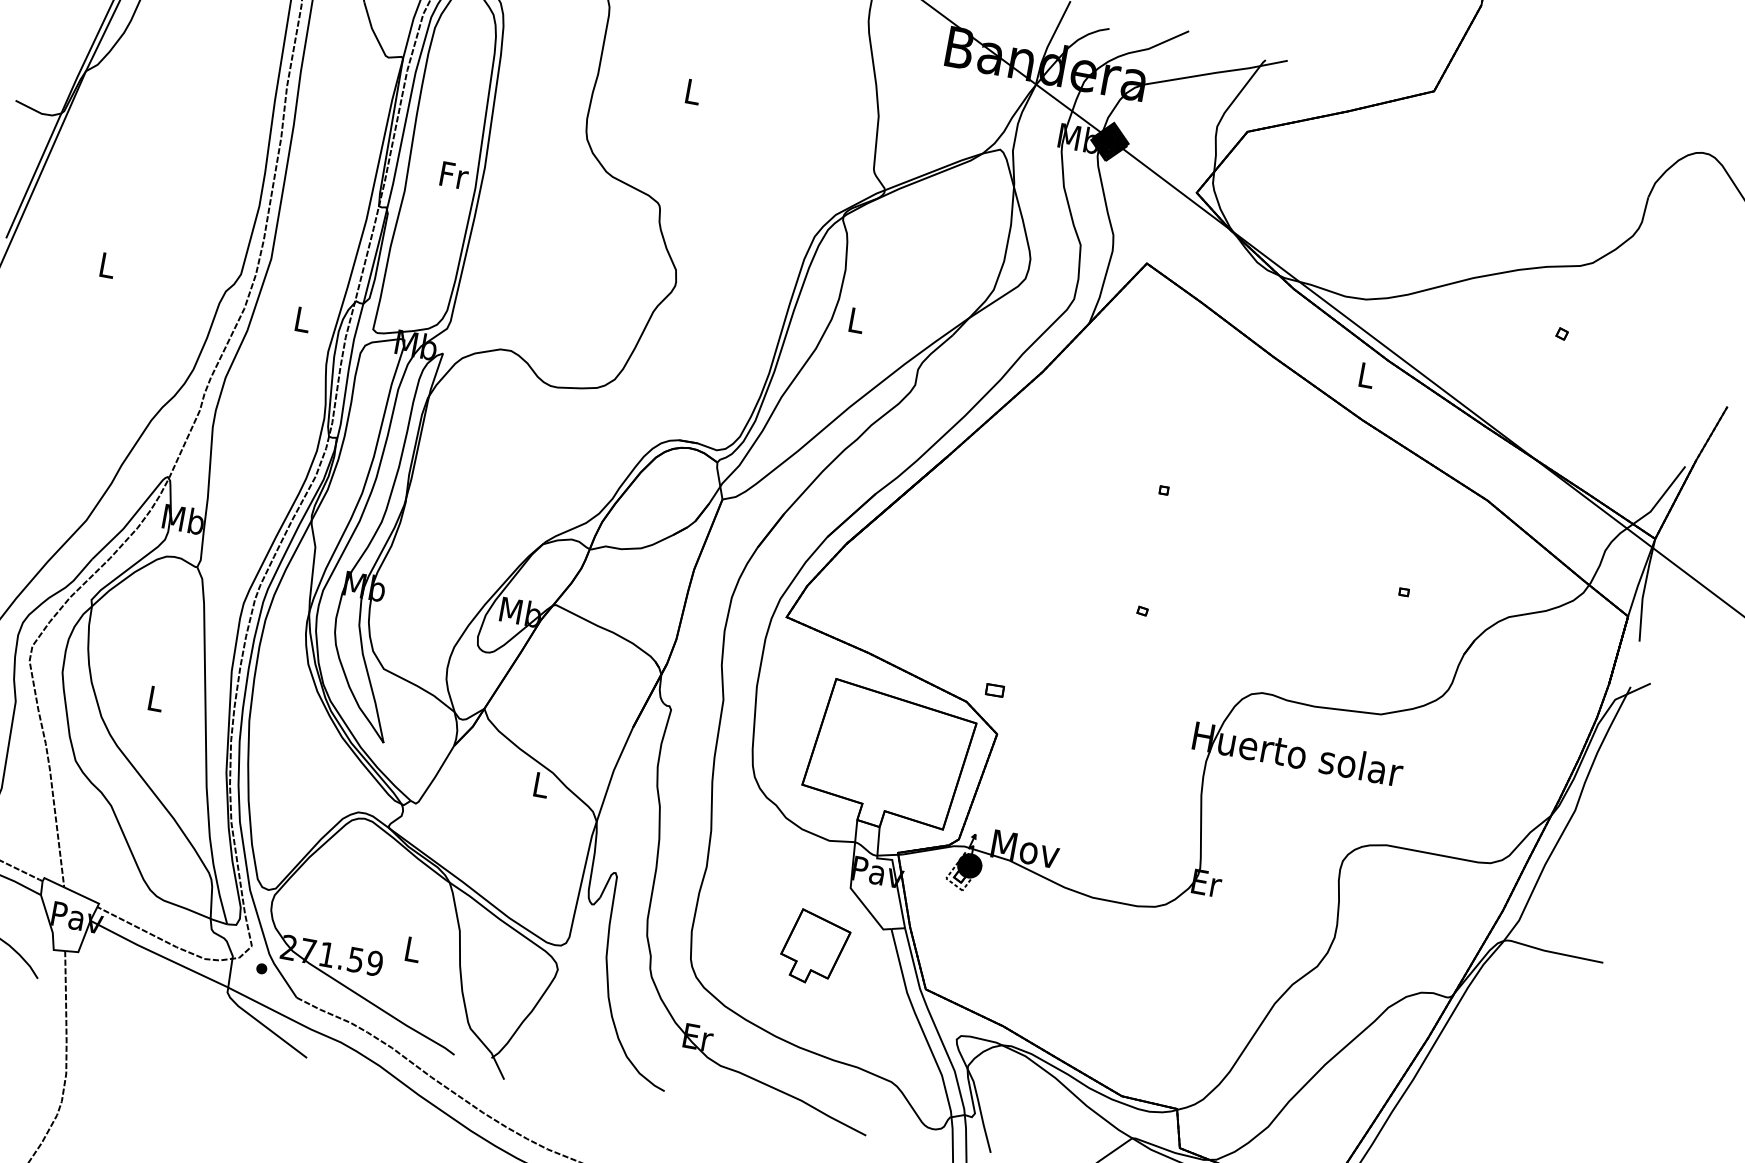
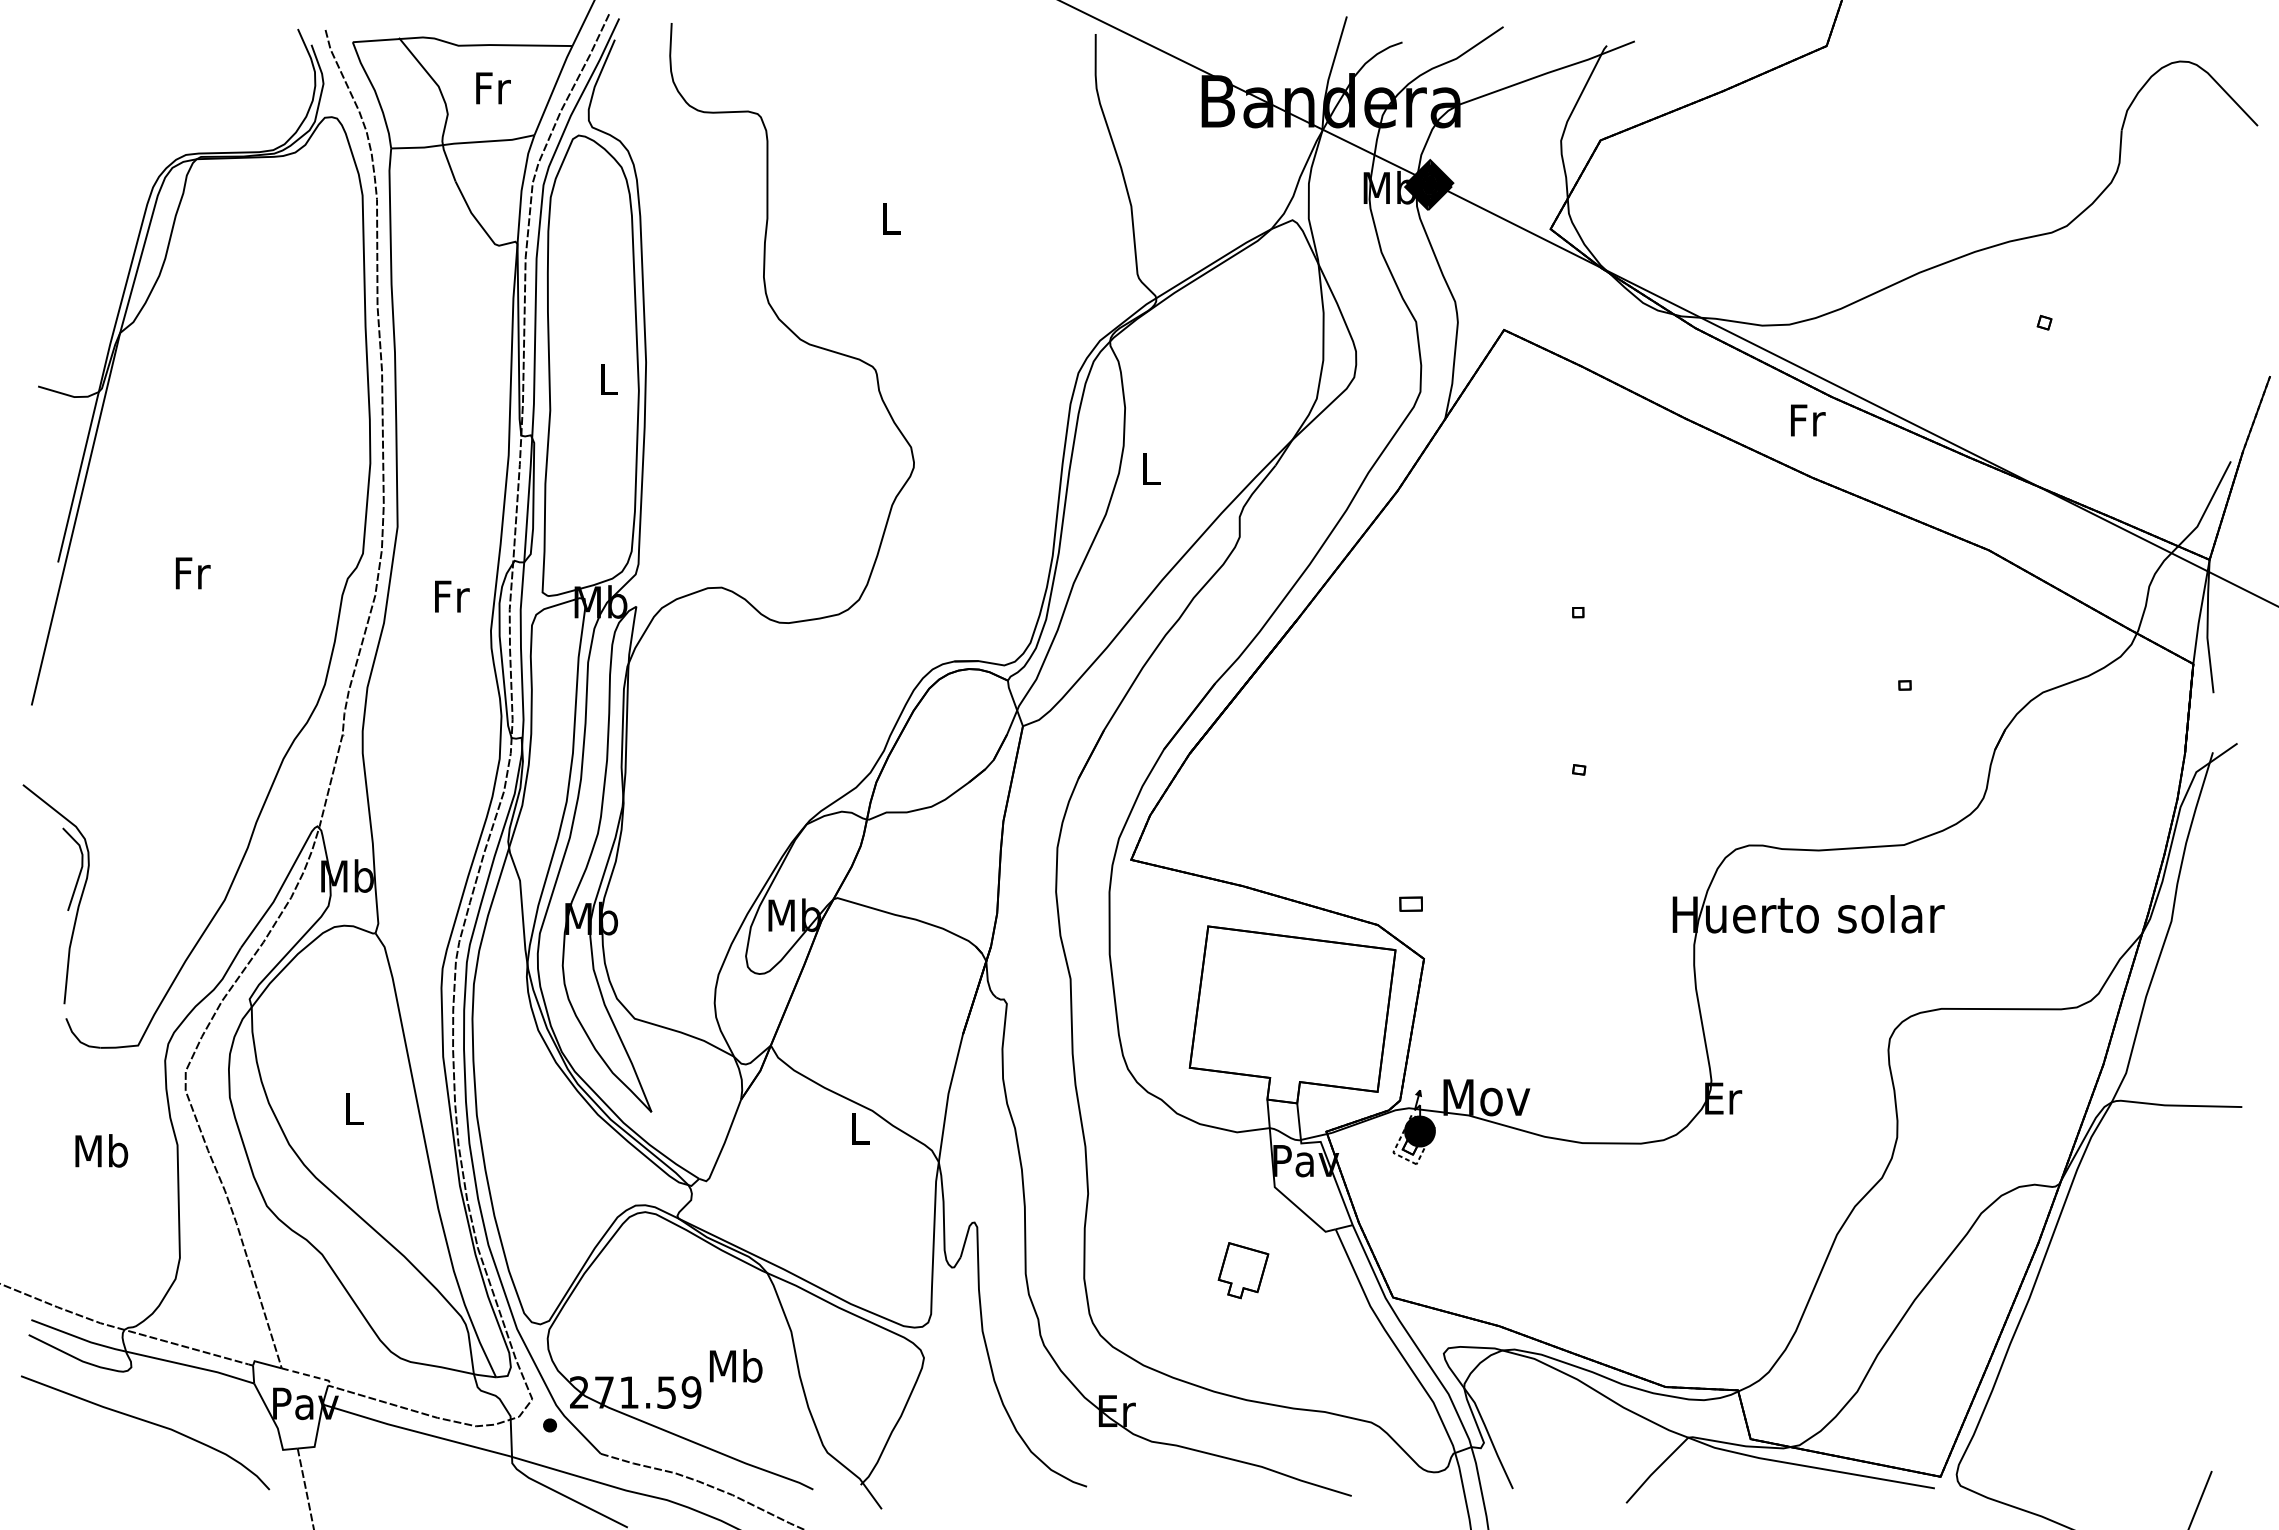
text: (454, 175) -> (609, 379), Fr -> L
text: (107, 265) -> (192, 573), L -> Fr
text: (303, 319) -> (452, 596), L -> Fr
text: (1367, 375) -> (1808, 420), L -> Fr
line: (83, 896) -> (308, 1375), solid -> dashed
part: (814, 947) -> (1243, 1270), size x0.6
text: (412, 948) -> (735, 1365), L -> Mb

